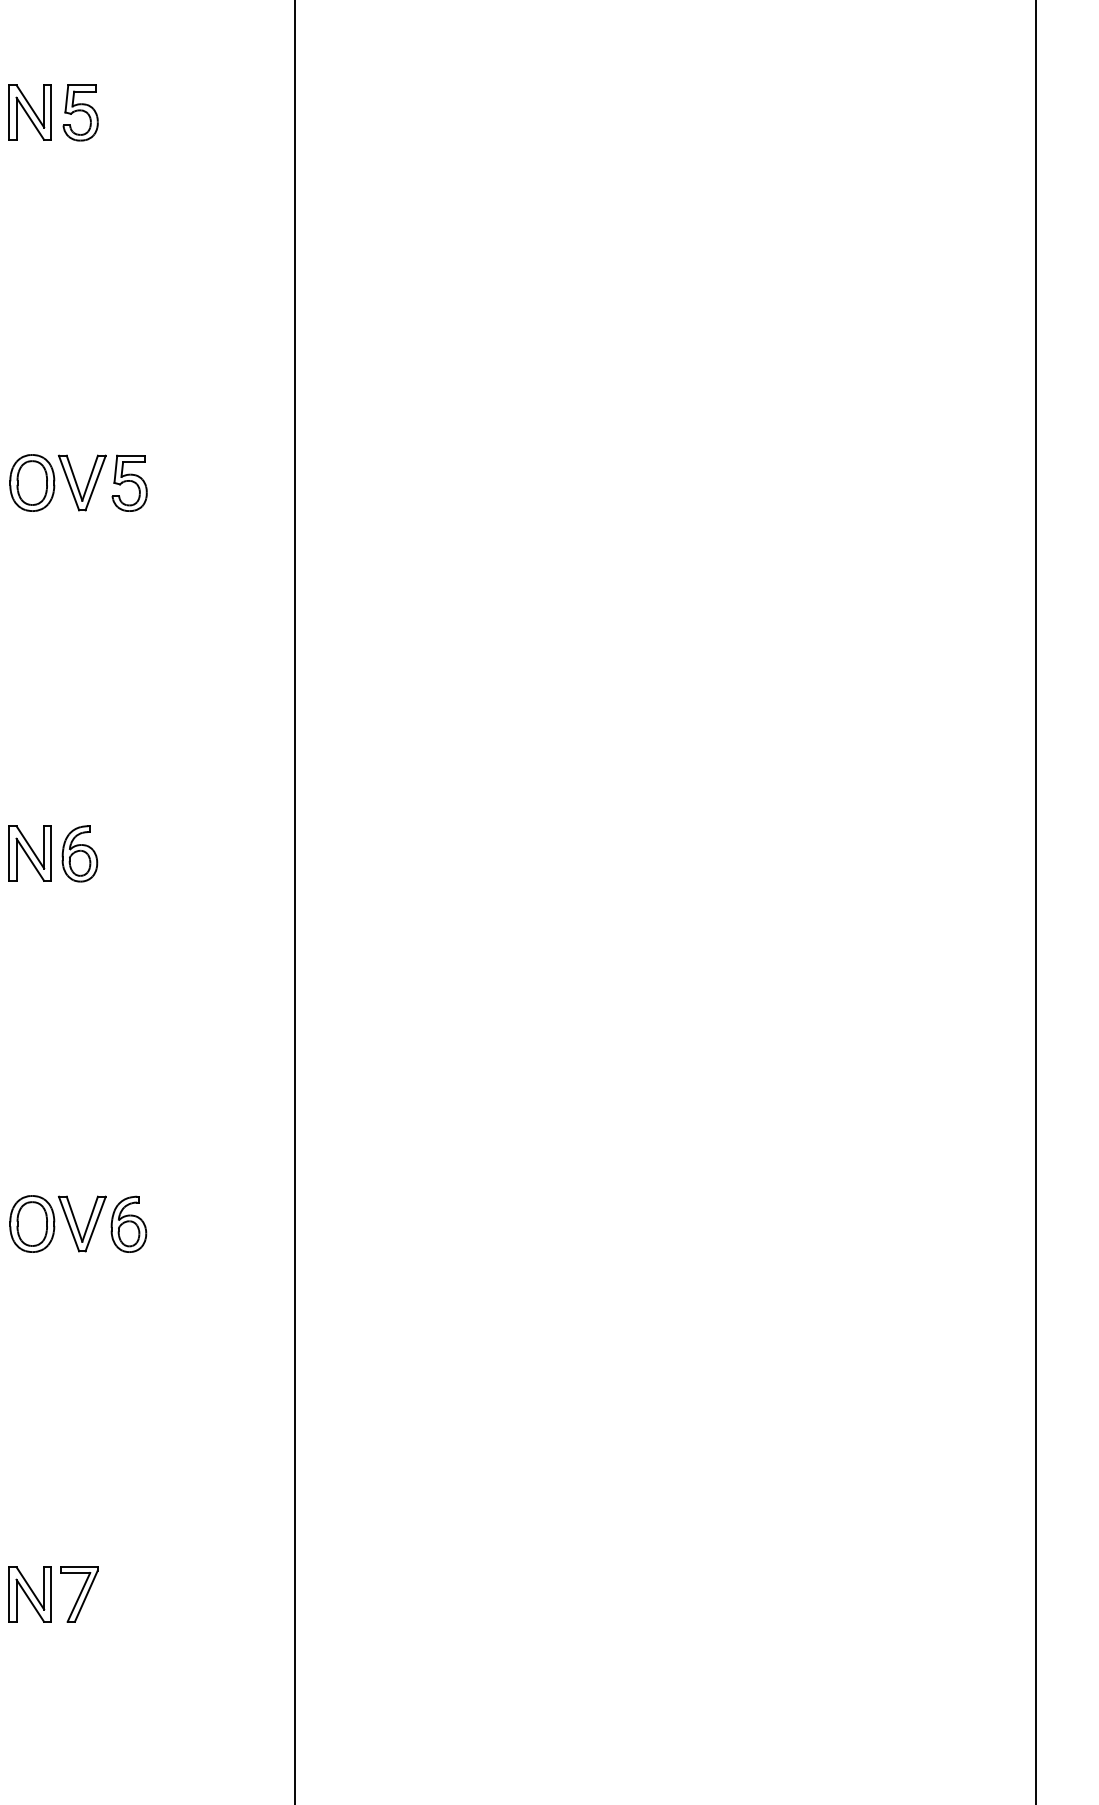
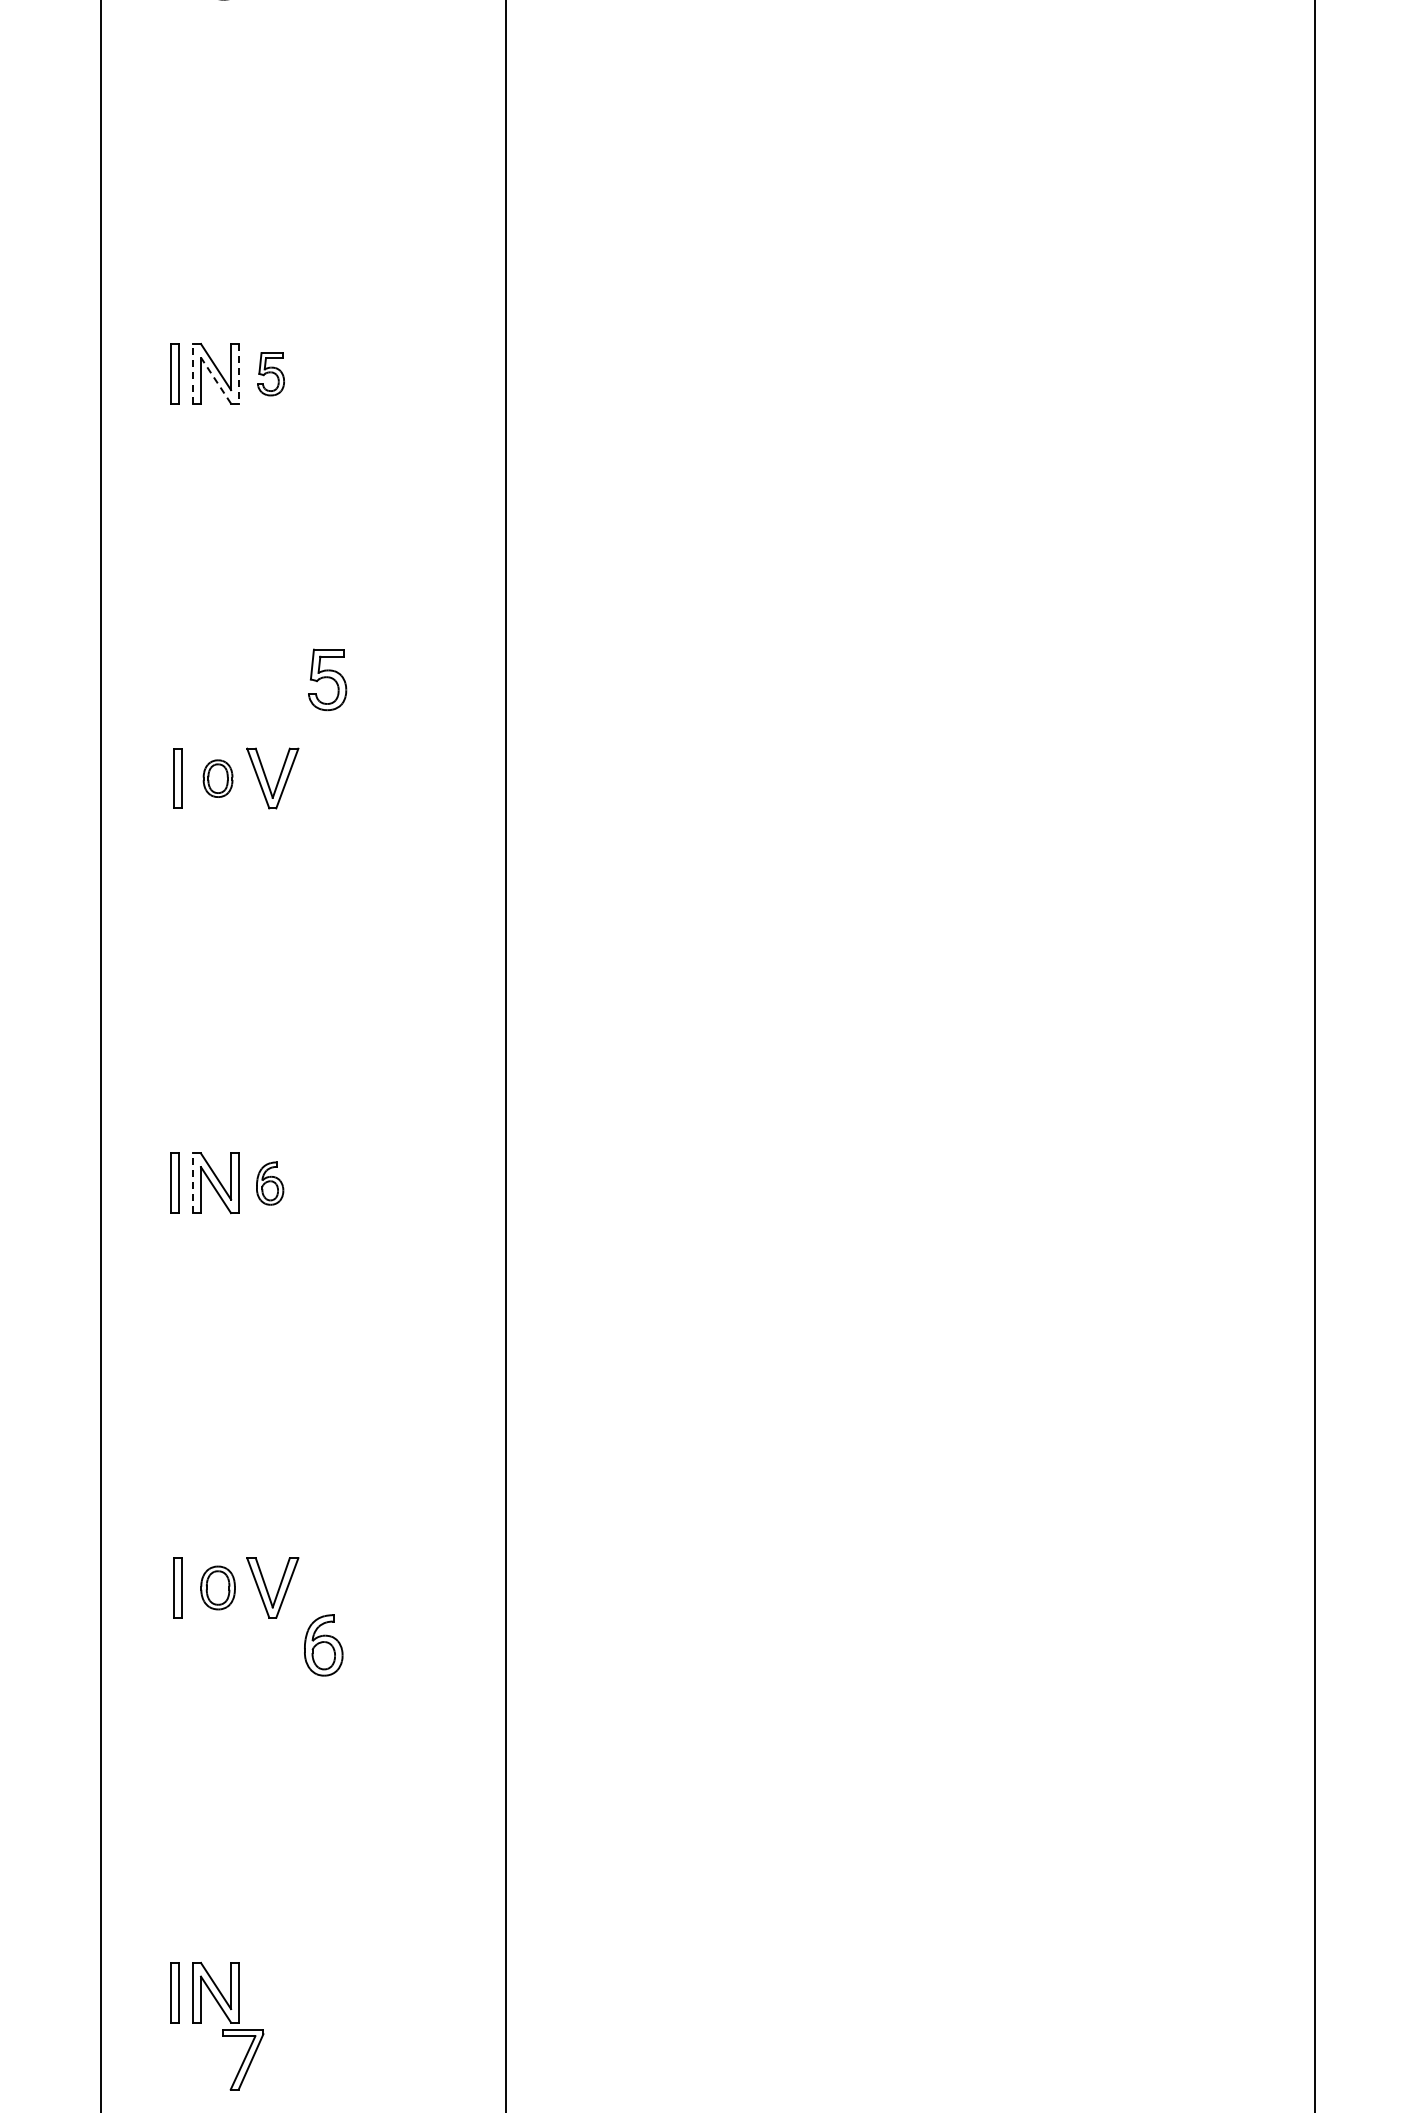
line: (9, 112) -> (193, 373), solid -> dashed
line: (50, 112) -> (238, 373), solid -> dashed
part: (80, 113) -> (270, 374), size x0.7
line: (29, 118) -> (215, 380), solid -> dashed
part: (31, 483) -> (217, 778), size x0.6
part: (129, 483) -> (327, 679), moved
line: (9, 853) -> (193, 1183), solid -> dashed
part: (79, 853) -> (269, 1183), size x0.7
part: (31, 1223) -> (217, 1587), size x0.7
part: (128, 1224) -> (323, 1645), moved
part: (79, 1594) -> (243, 2059), moved

